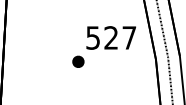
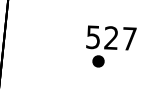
part: (78, 61) -> (98, 61), moved

